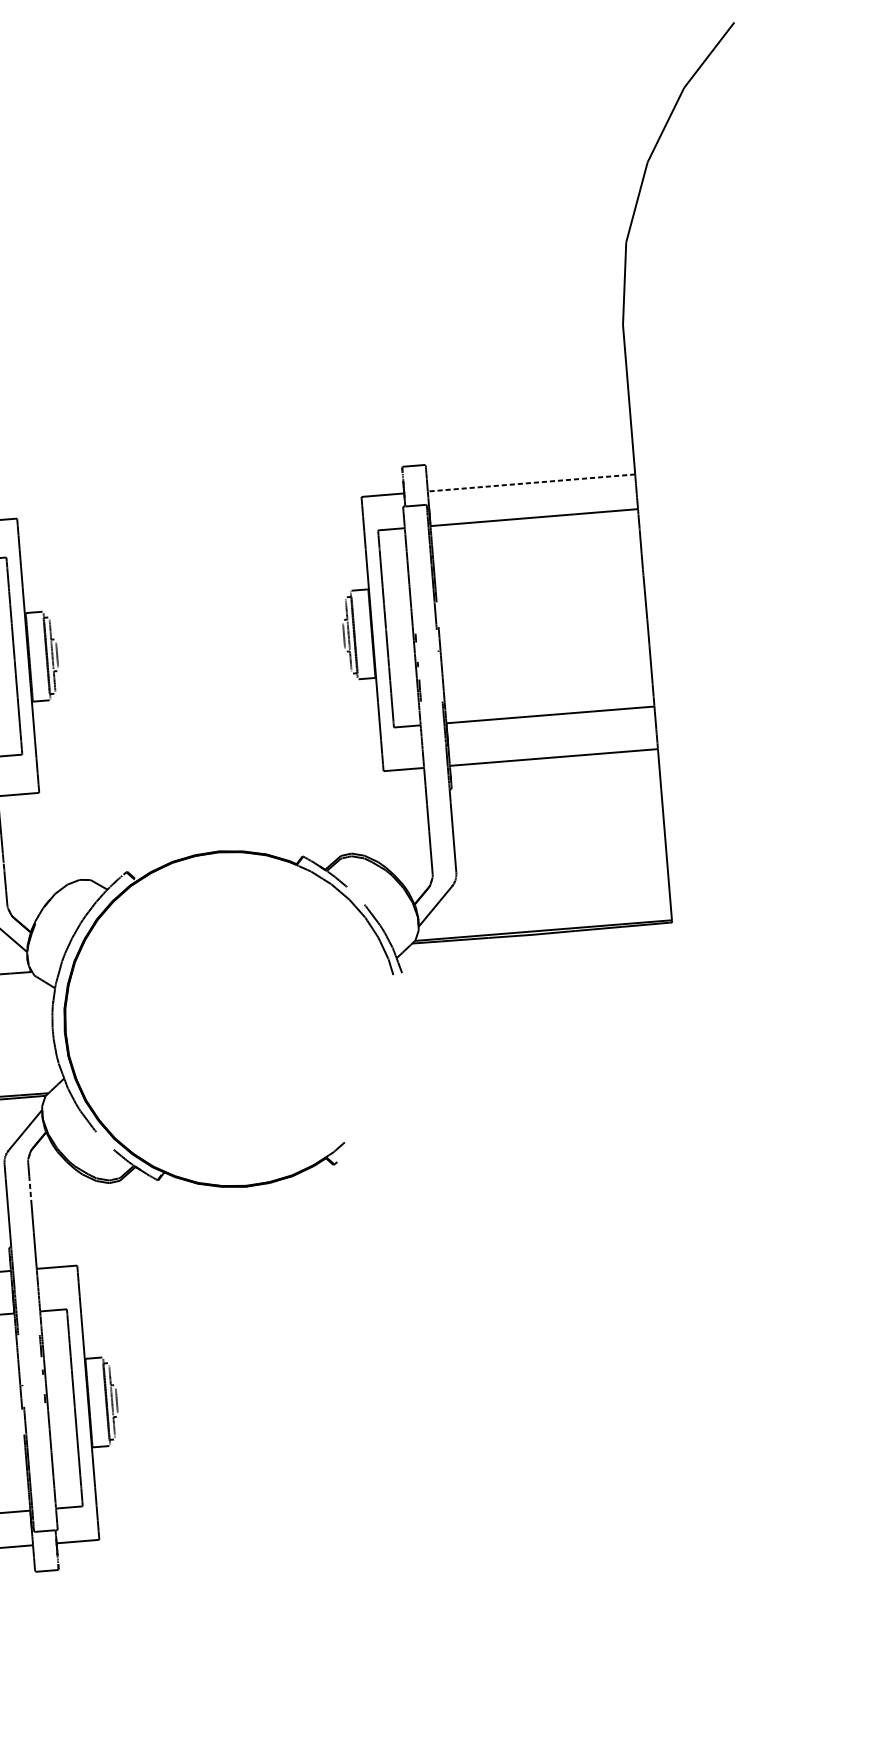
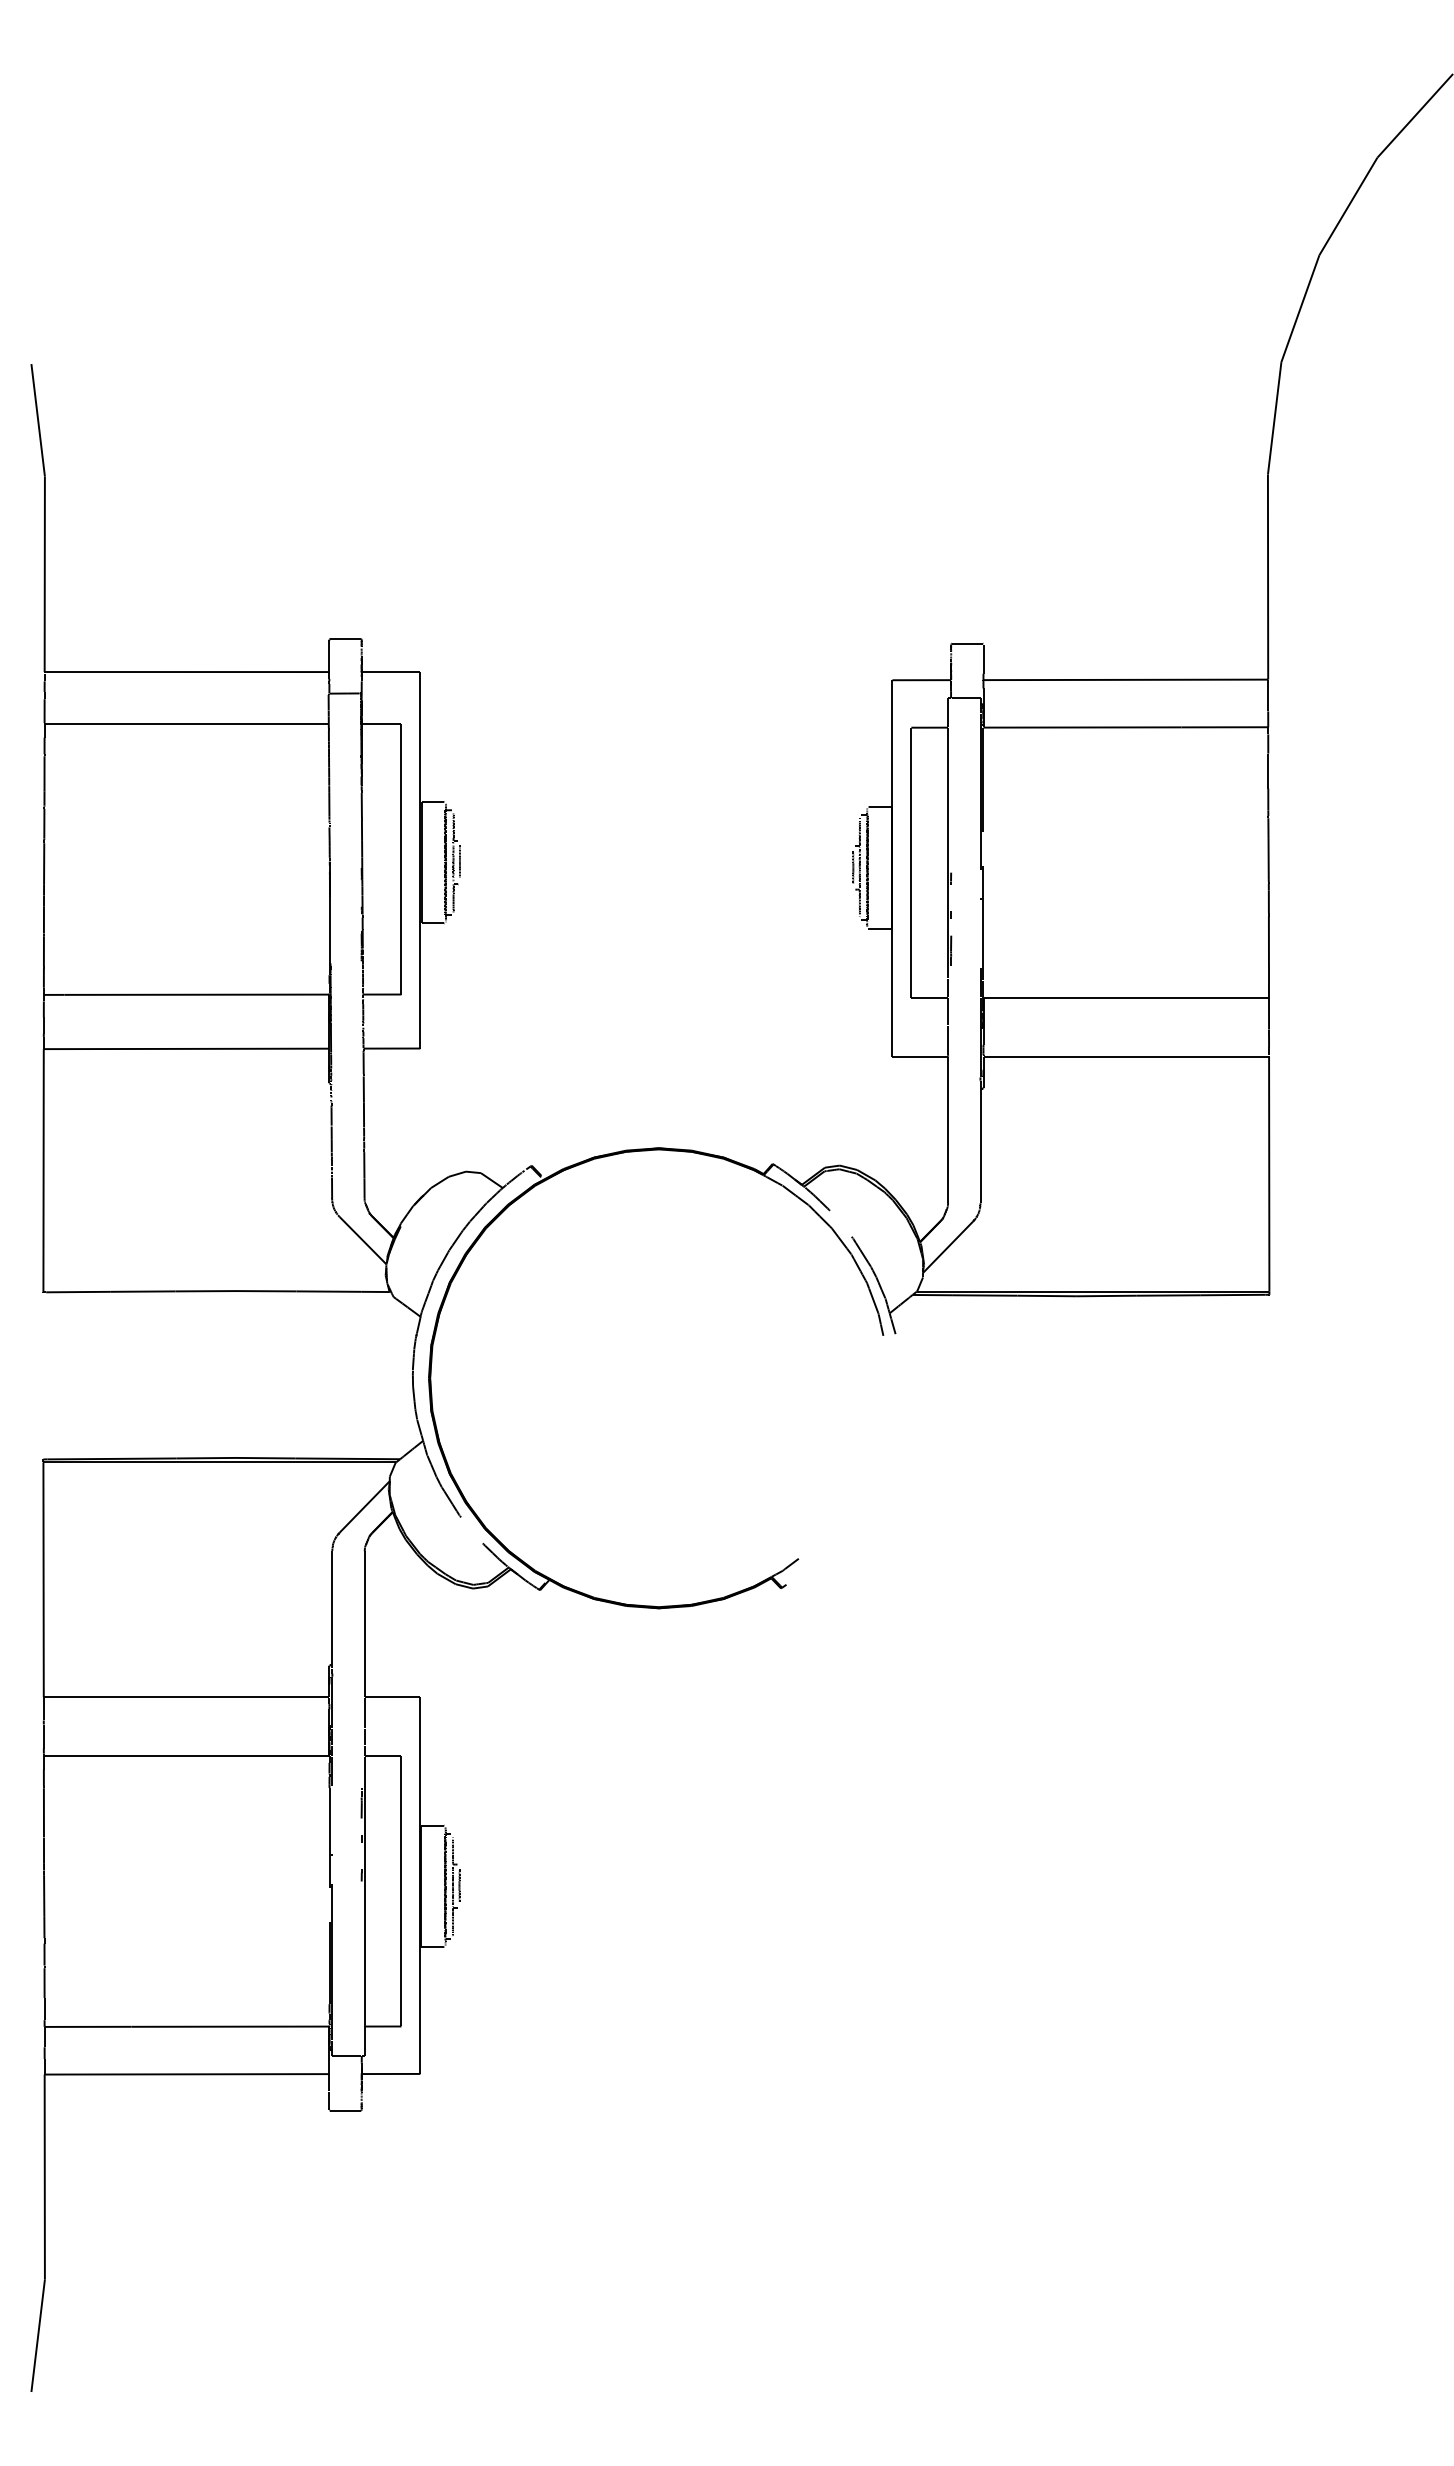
line: (531, 482) -> (1125, 679), dashed -> solid
line: (30, 1190) -> (364, 1589), dashed -> solid

